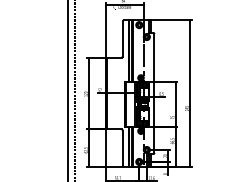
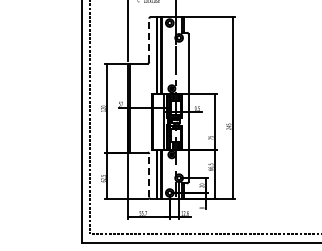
line: (122, 39) -> (149, 40), solid -> dashed
line: (122, 147) -> (149, 175), solid -> dashed

